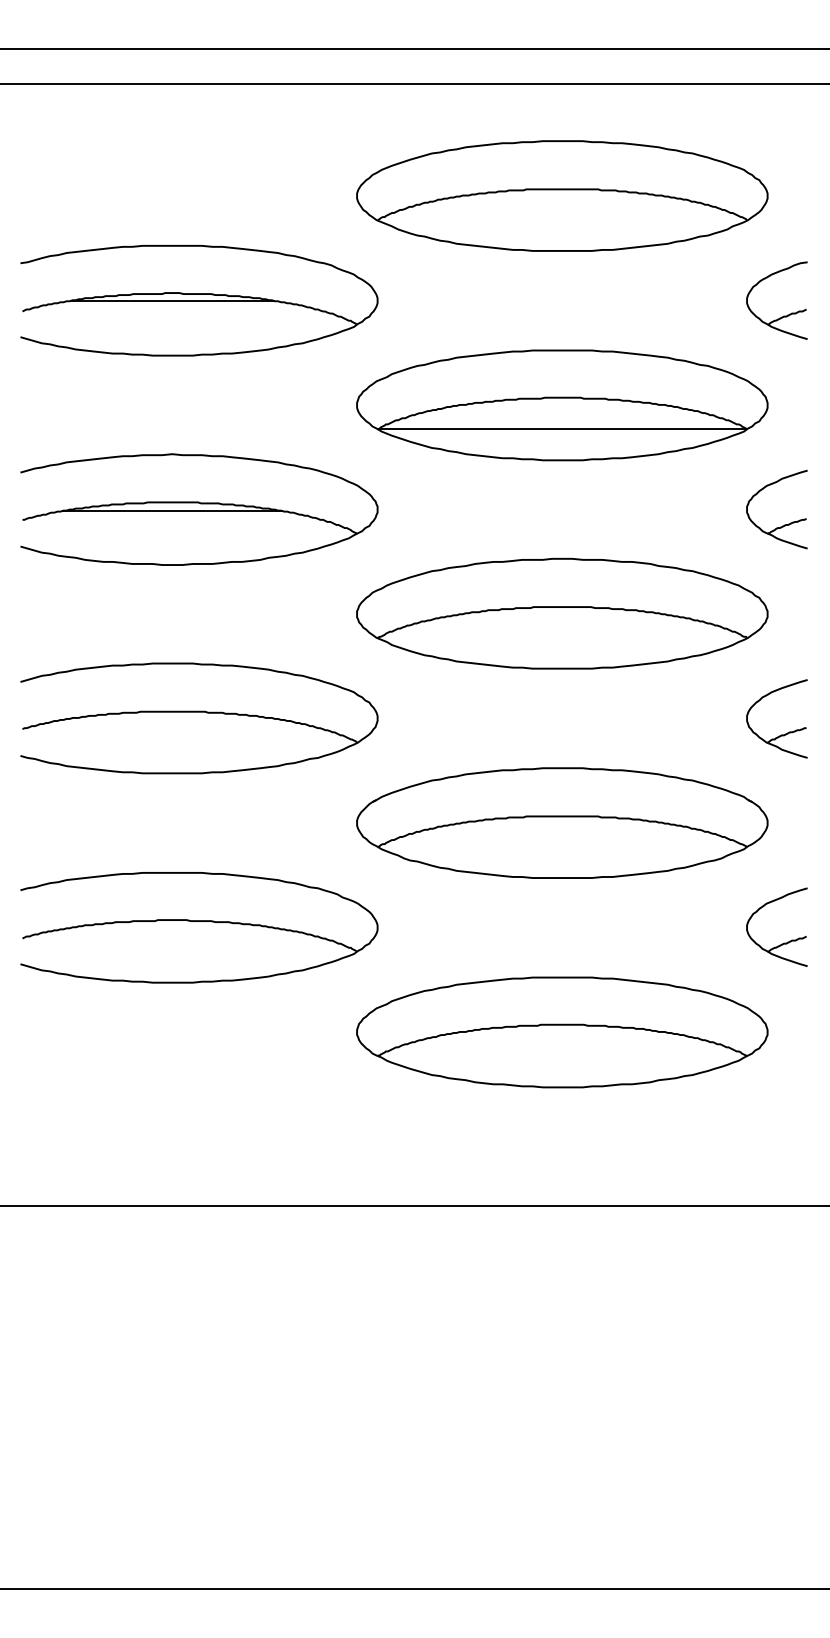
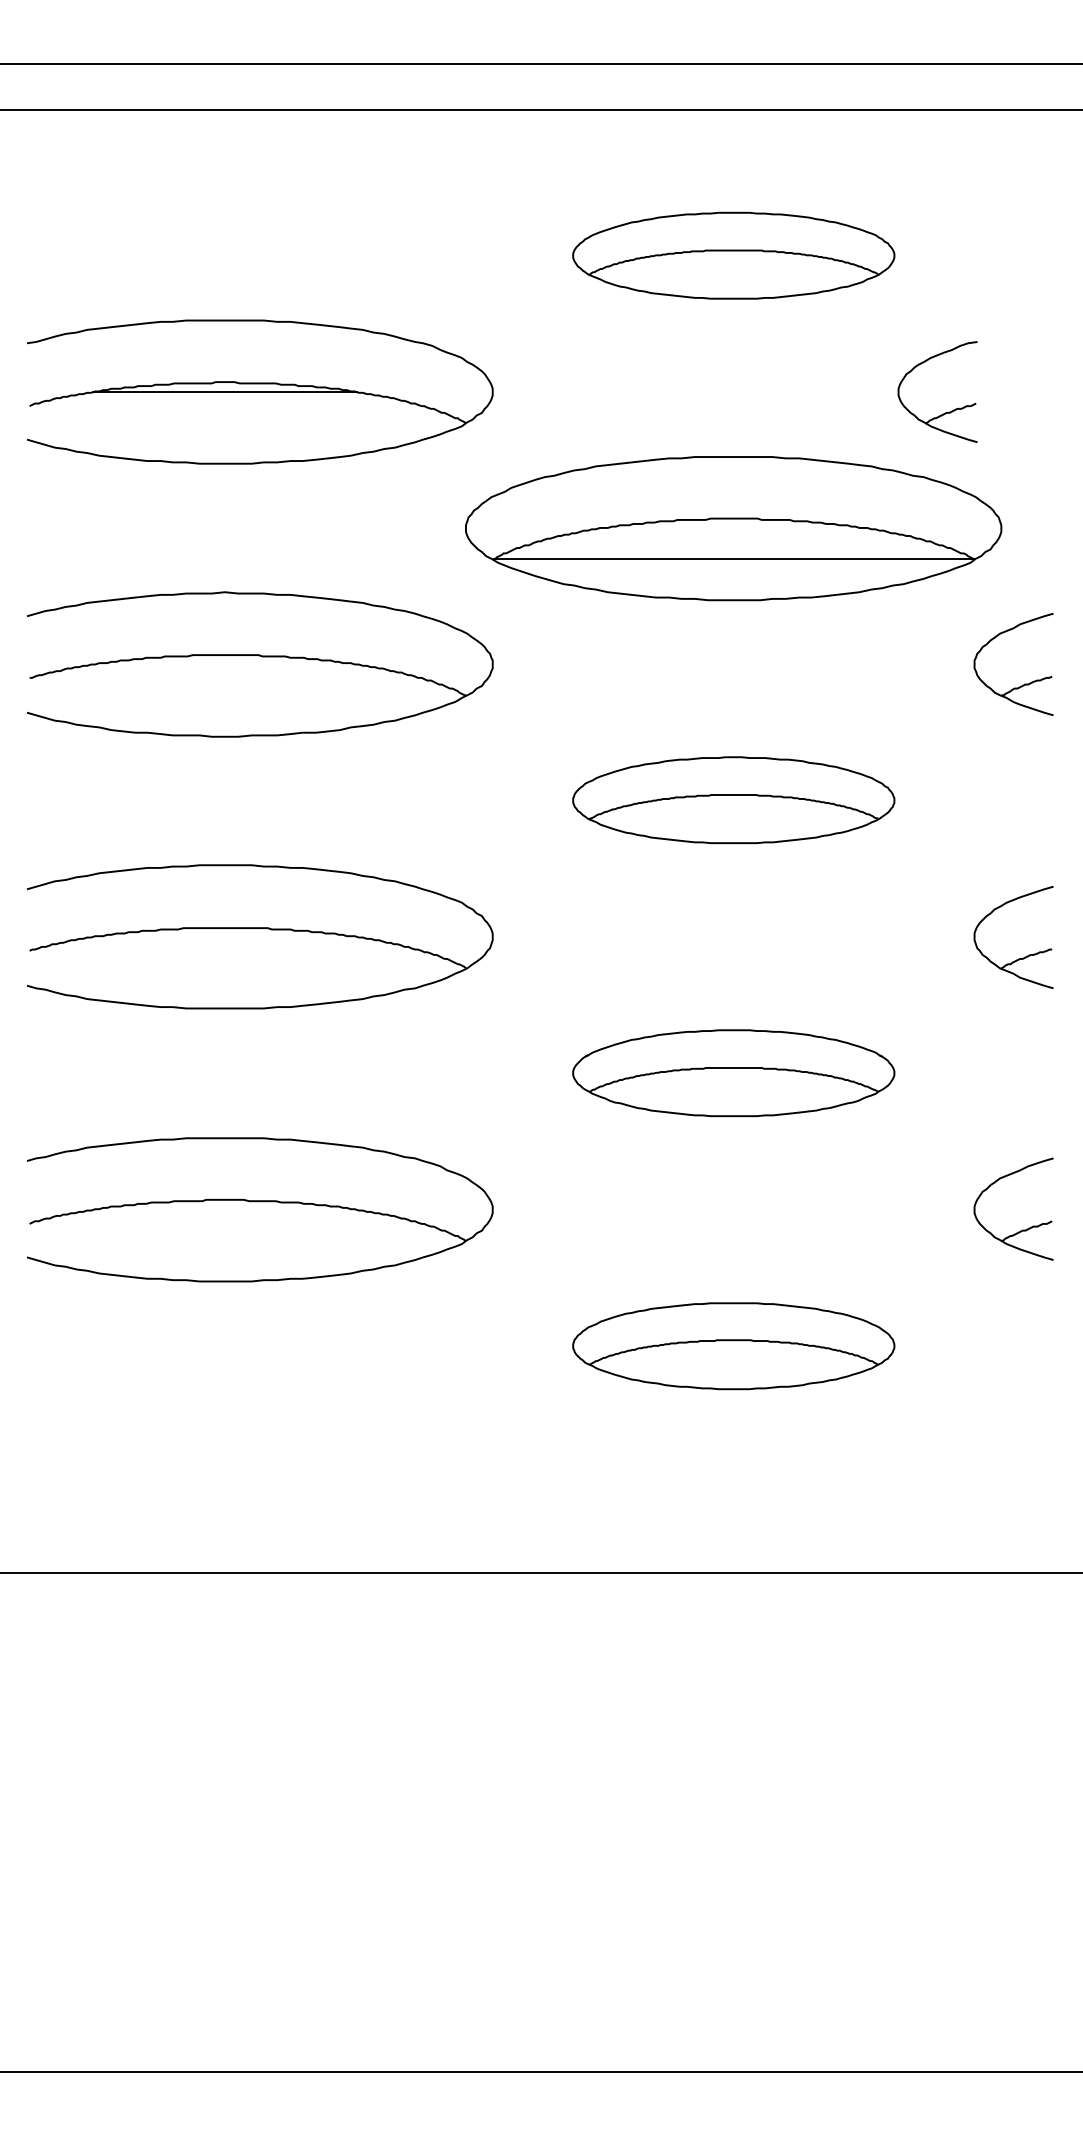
part: (562, 195) -> (733, 255), size x0.6
part: (783, 316) -> (945, 412), moved
line: (171, 511) -> (224, 666), removed
part: (562, 613) -> (733, 799), size x0.6
part: (562, 822) -> (733, 1072), size x0.6
part: (562, 1031) -> (733, 1345), size x0.6

